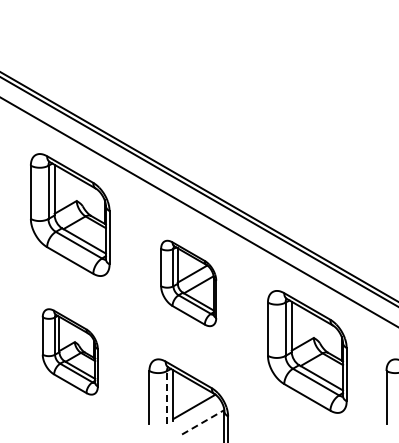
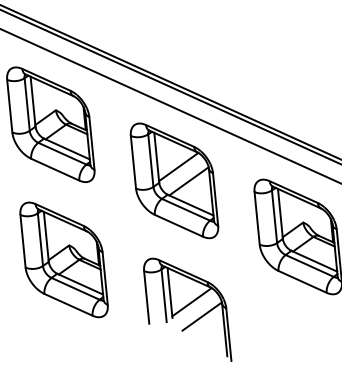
part: (188, 283) -> (174, 180), size x1.43
part: (70, 351) -> (64, 259), size x1.43
line: (167, 397) -> (164, 295), dashed -> solid
line: (203, 422) -> (202, 316), dashed -> solid

